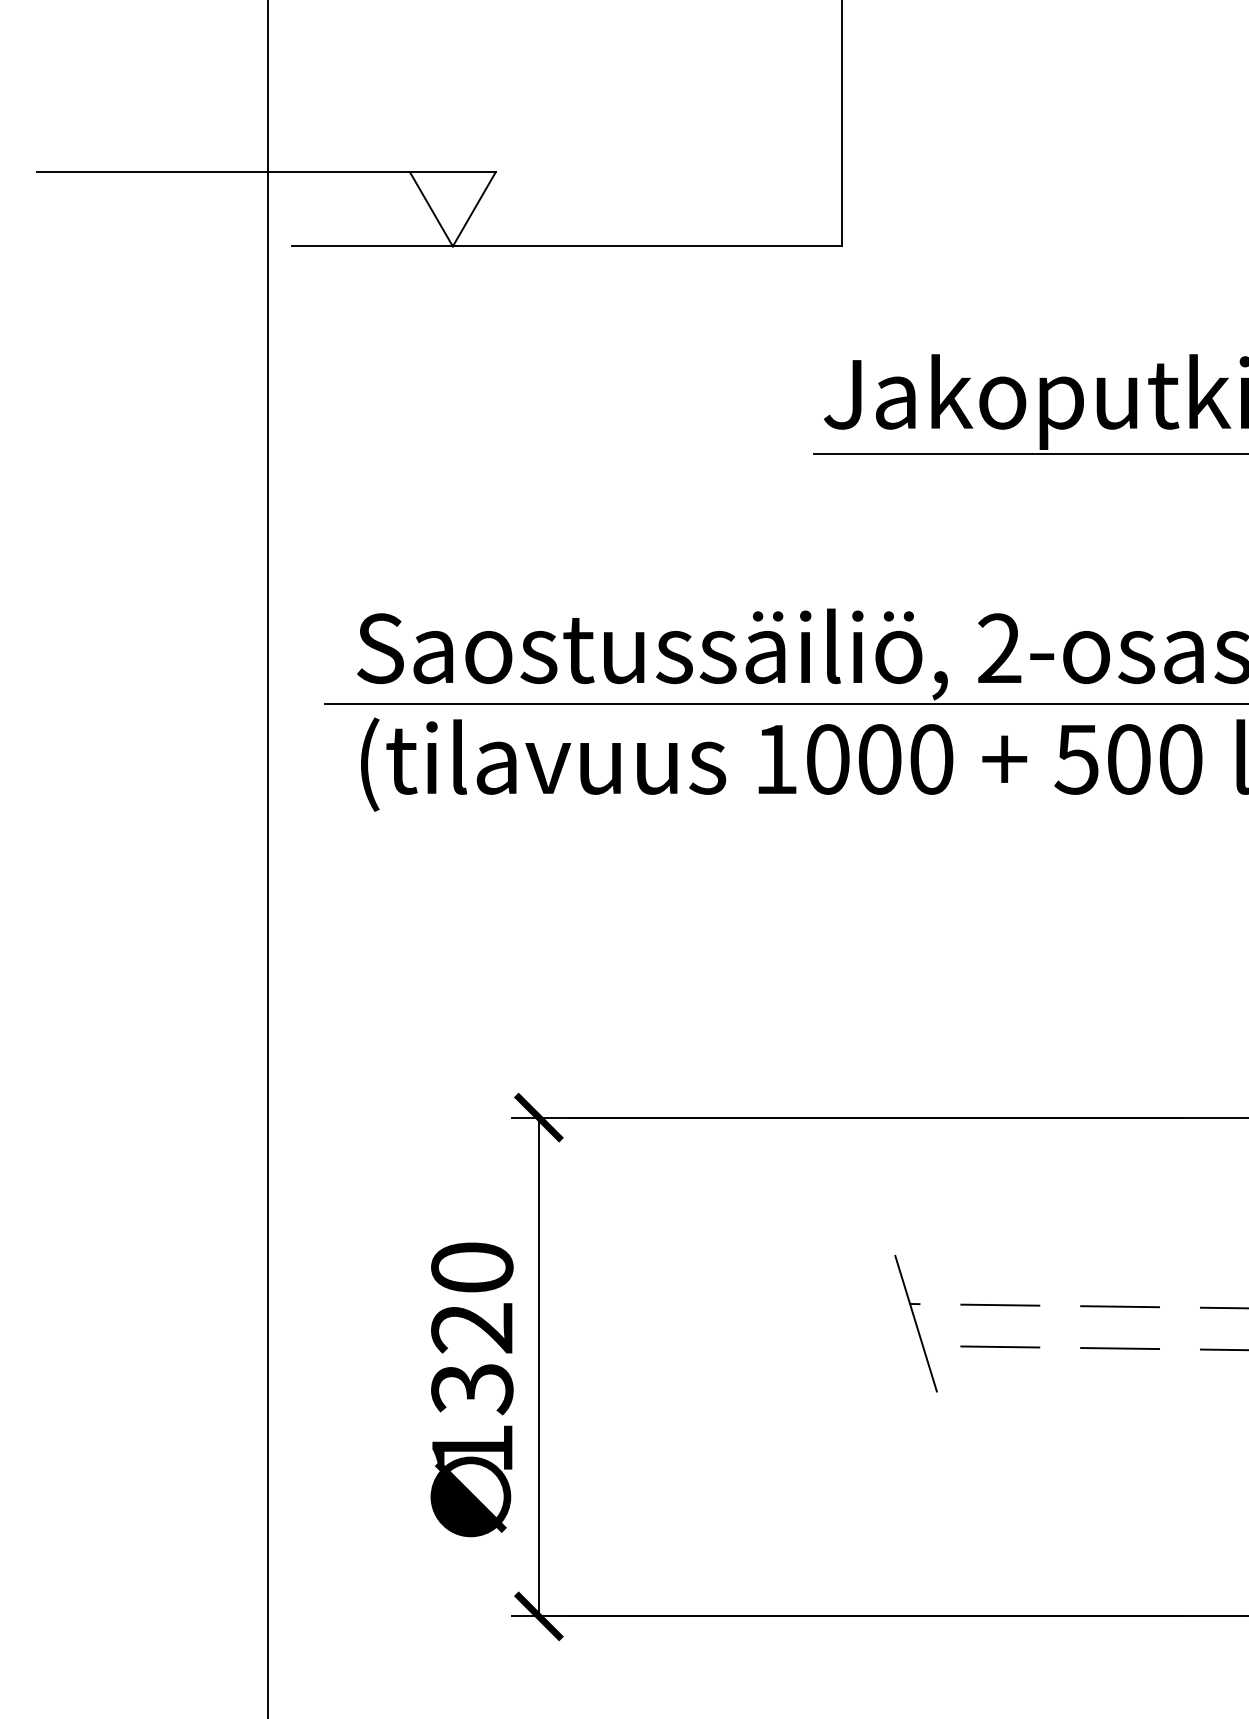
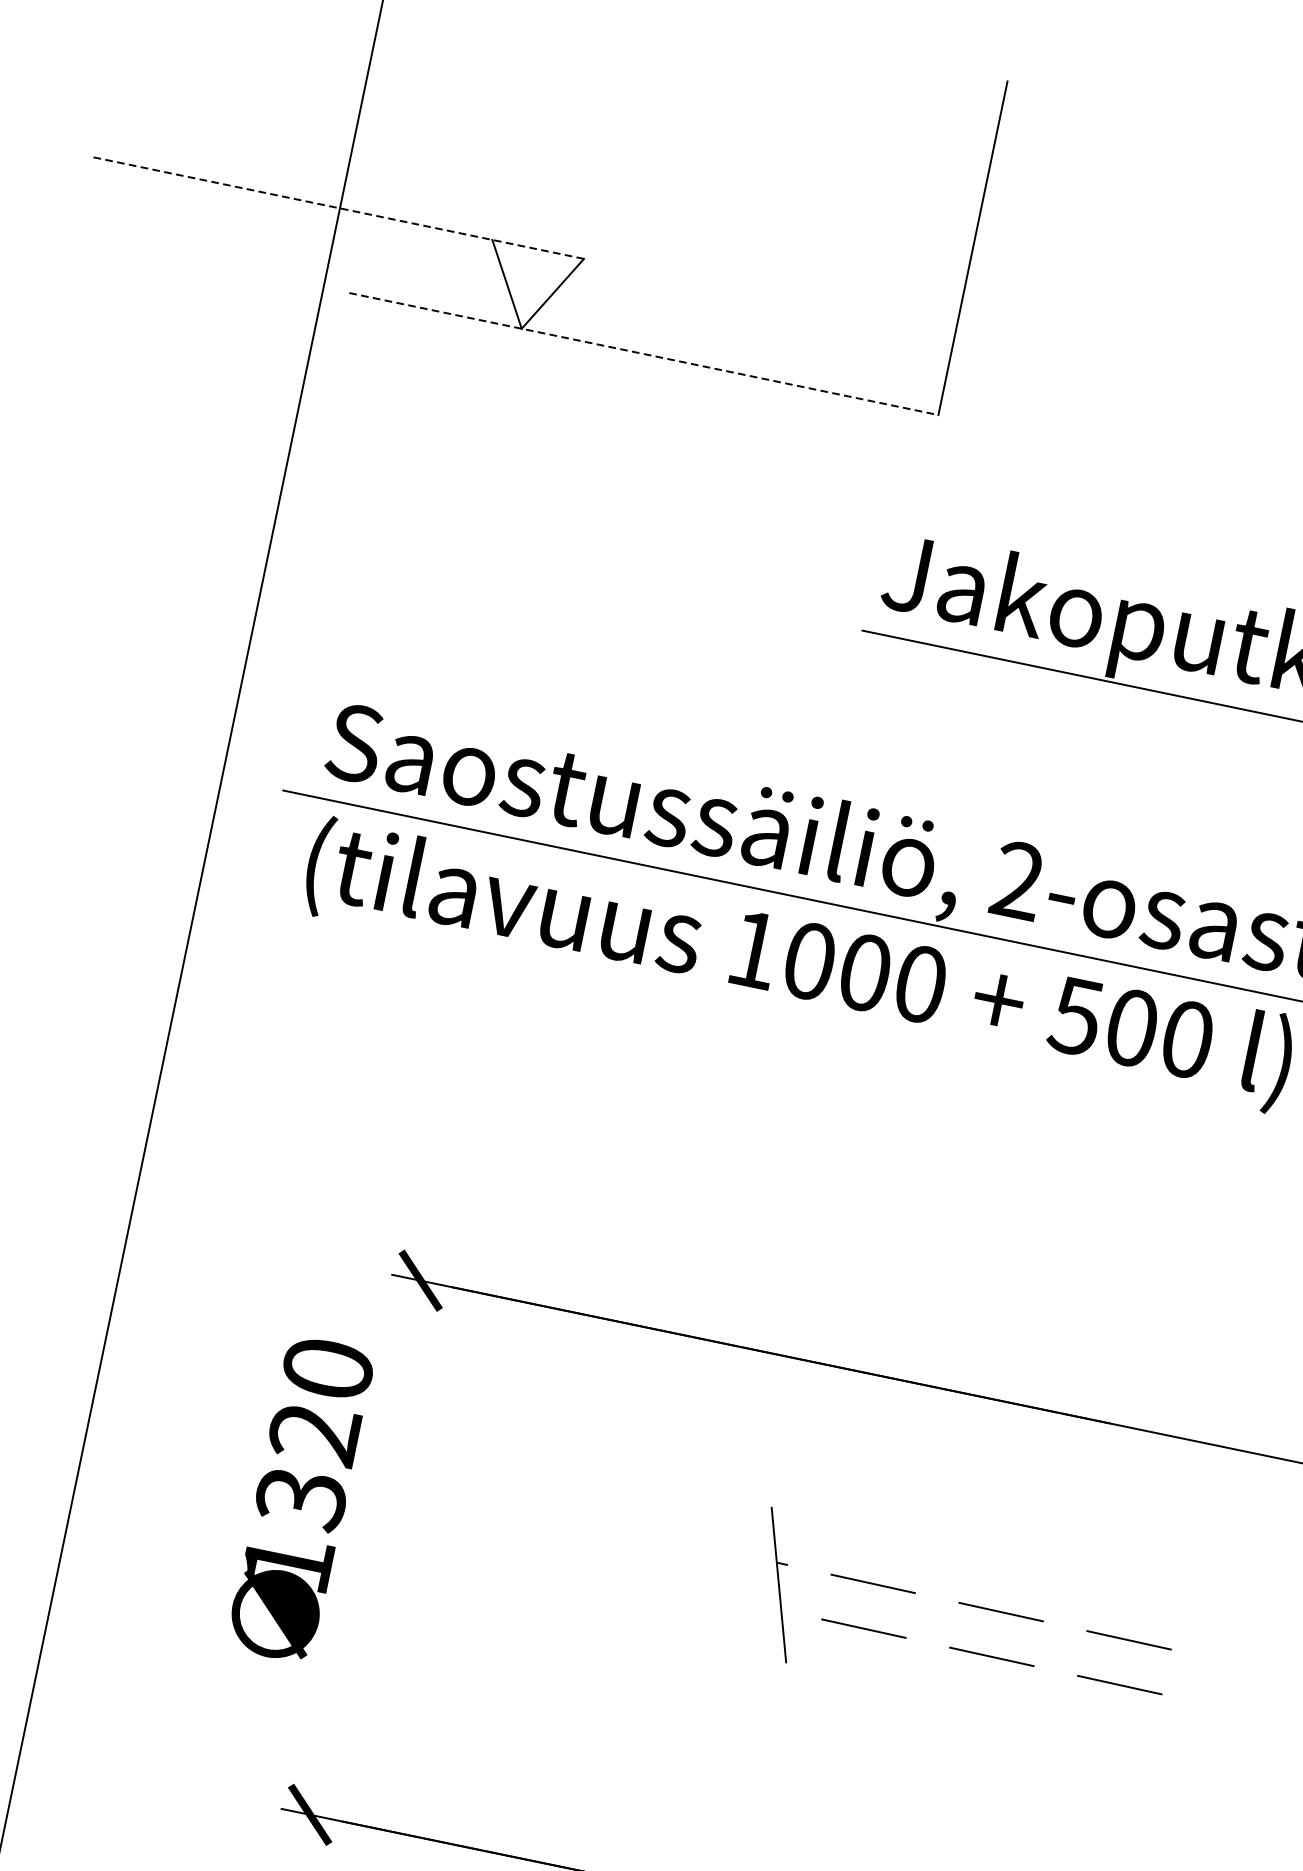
line: (265, 172) -> (337, 207), solid -> dashed
line: (567, 246) -> (644, 354), solid -> dashed
line: (538, 1366) -> (365, 1547), removed
text: (471, 1389) -> (300, 1499), moved

